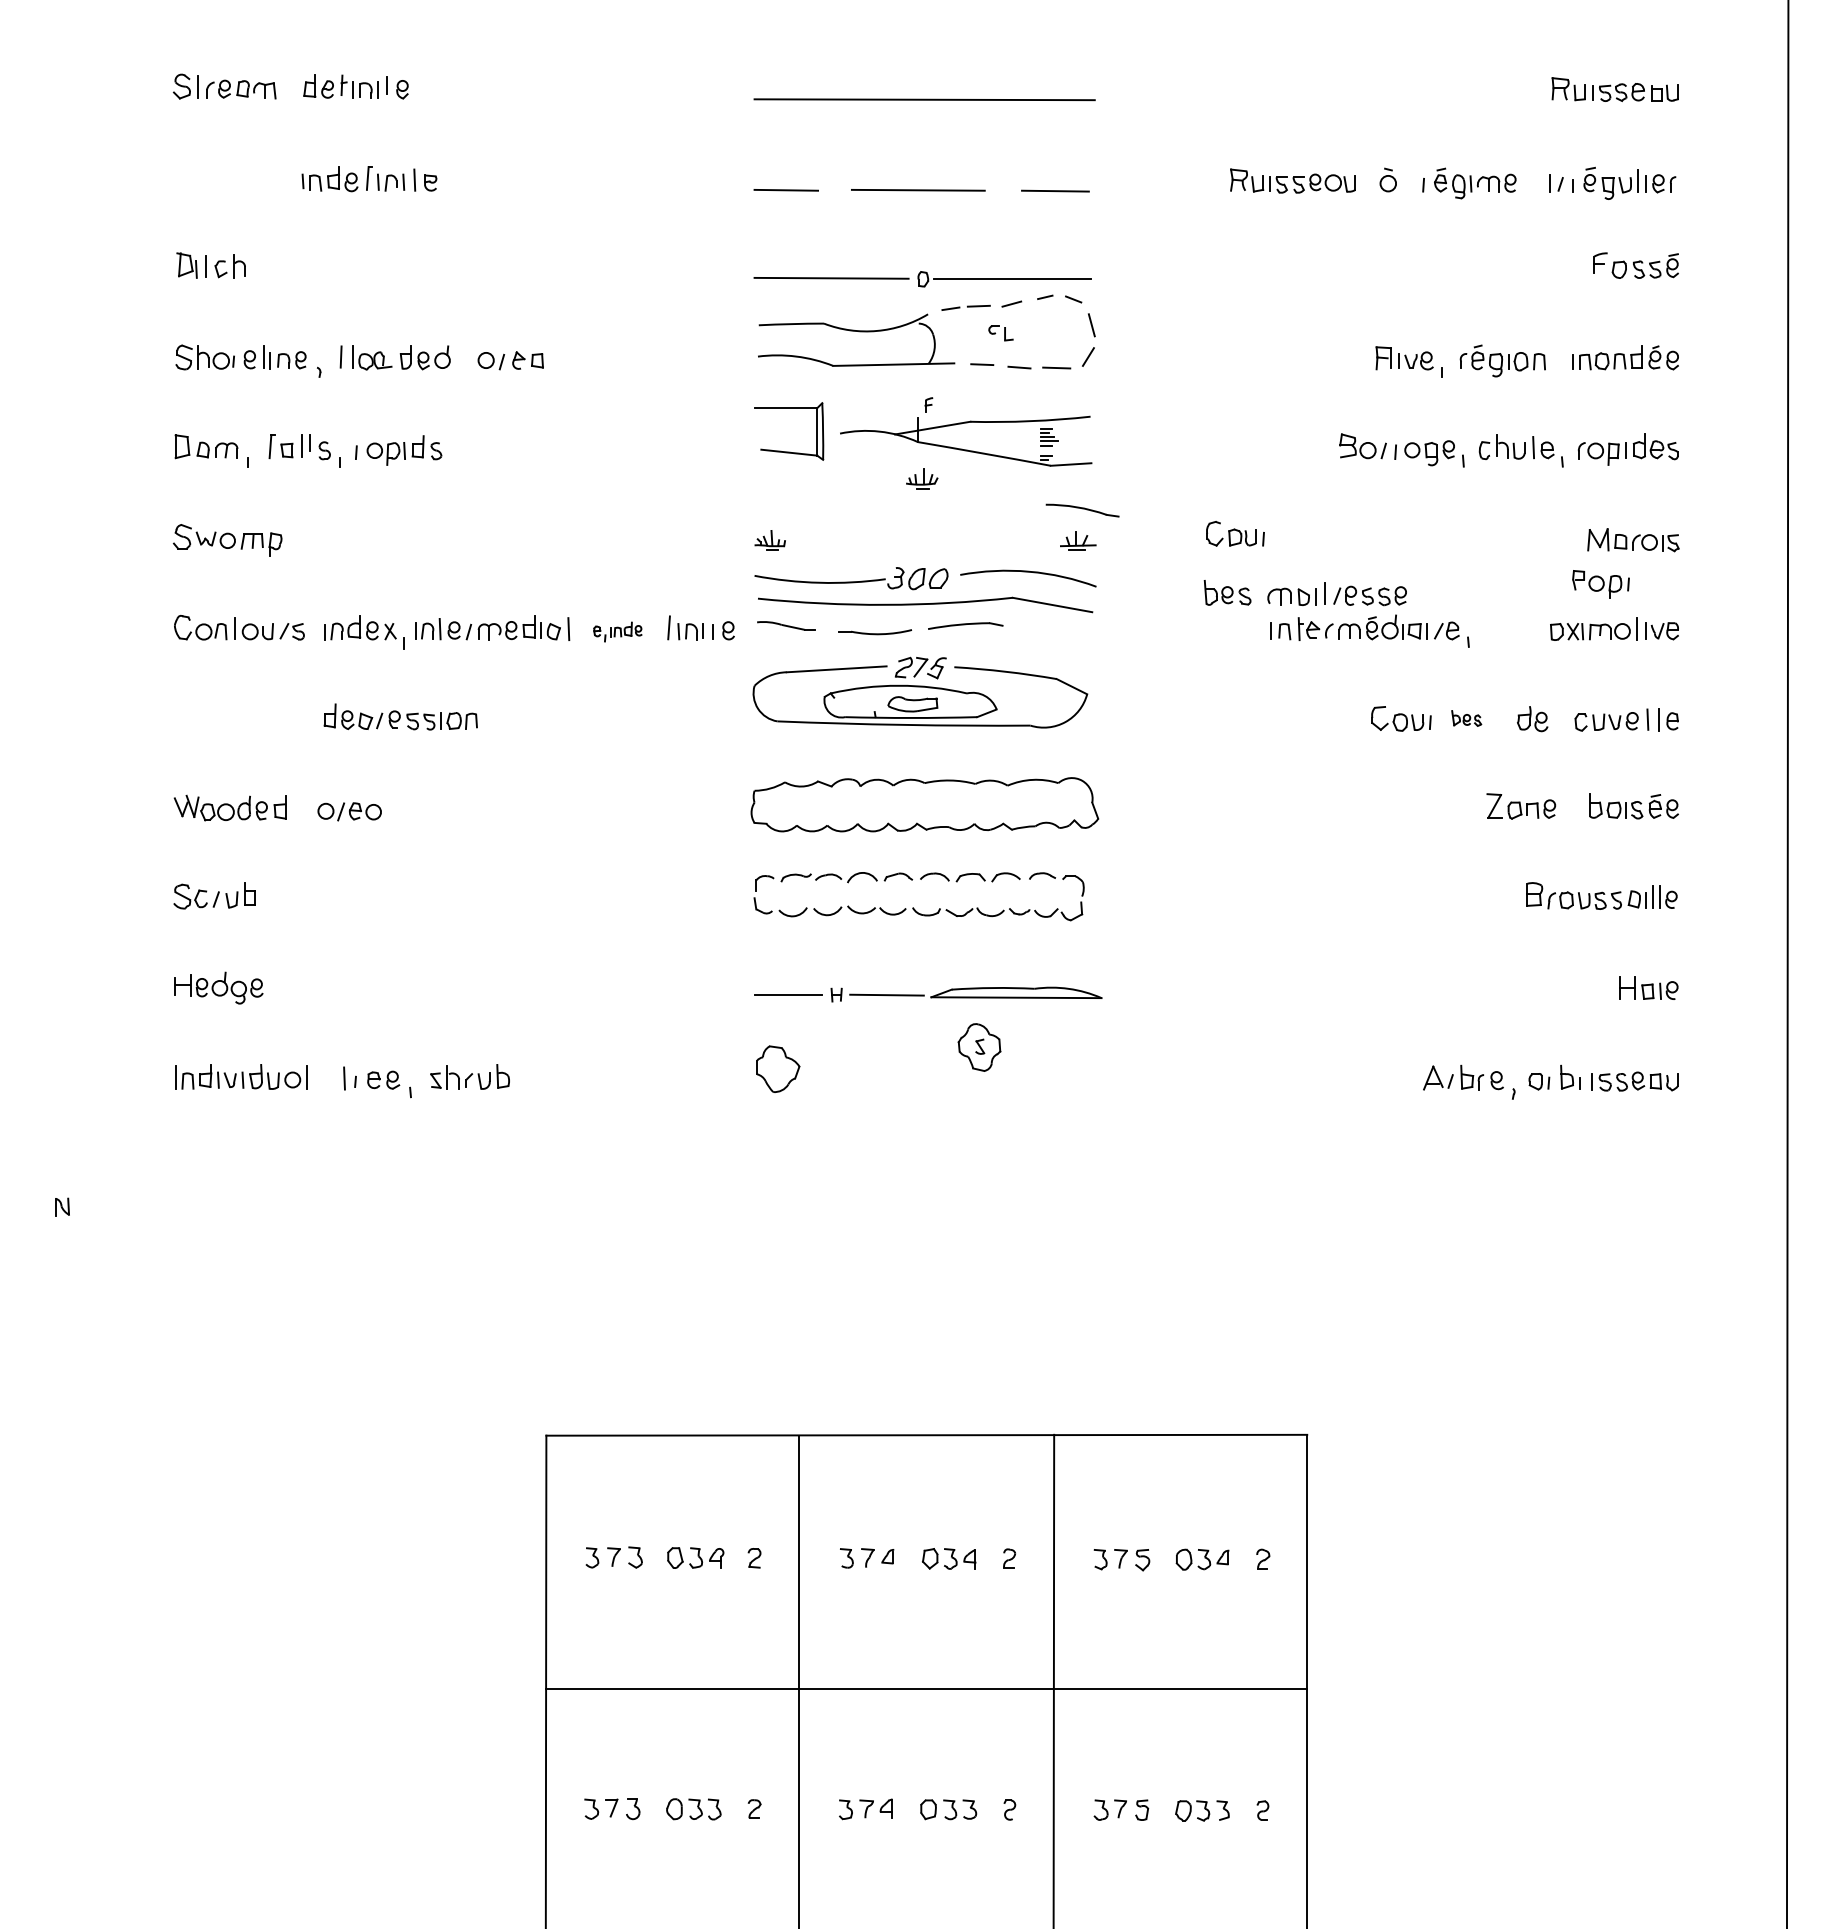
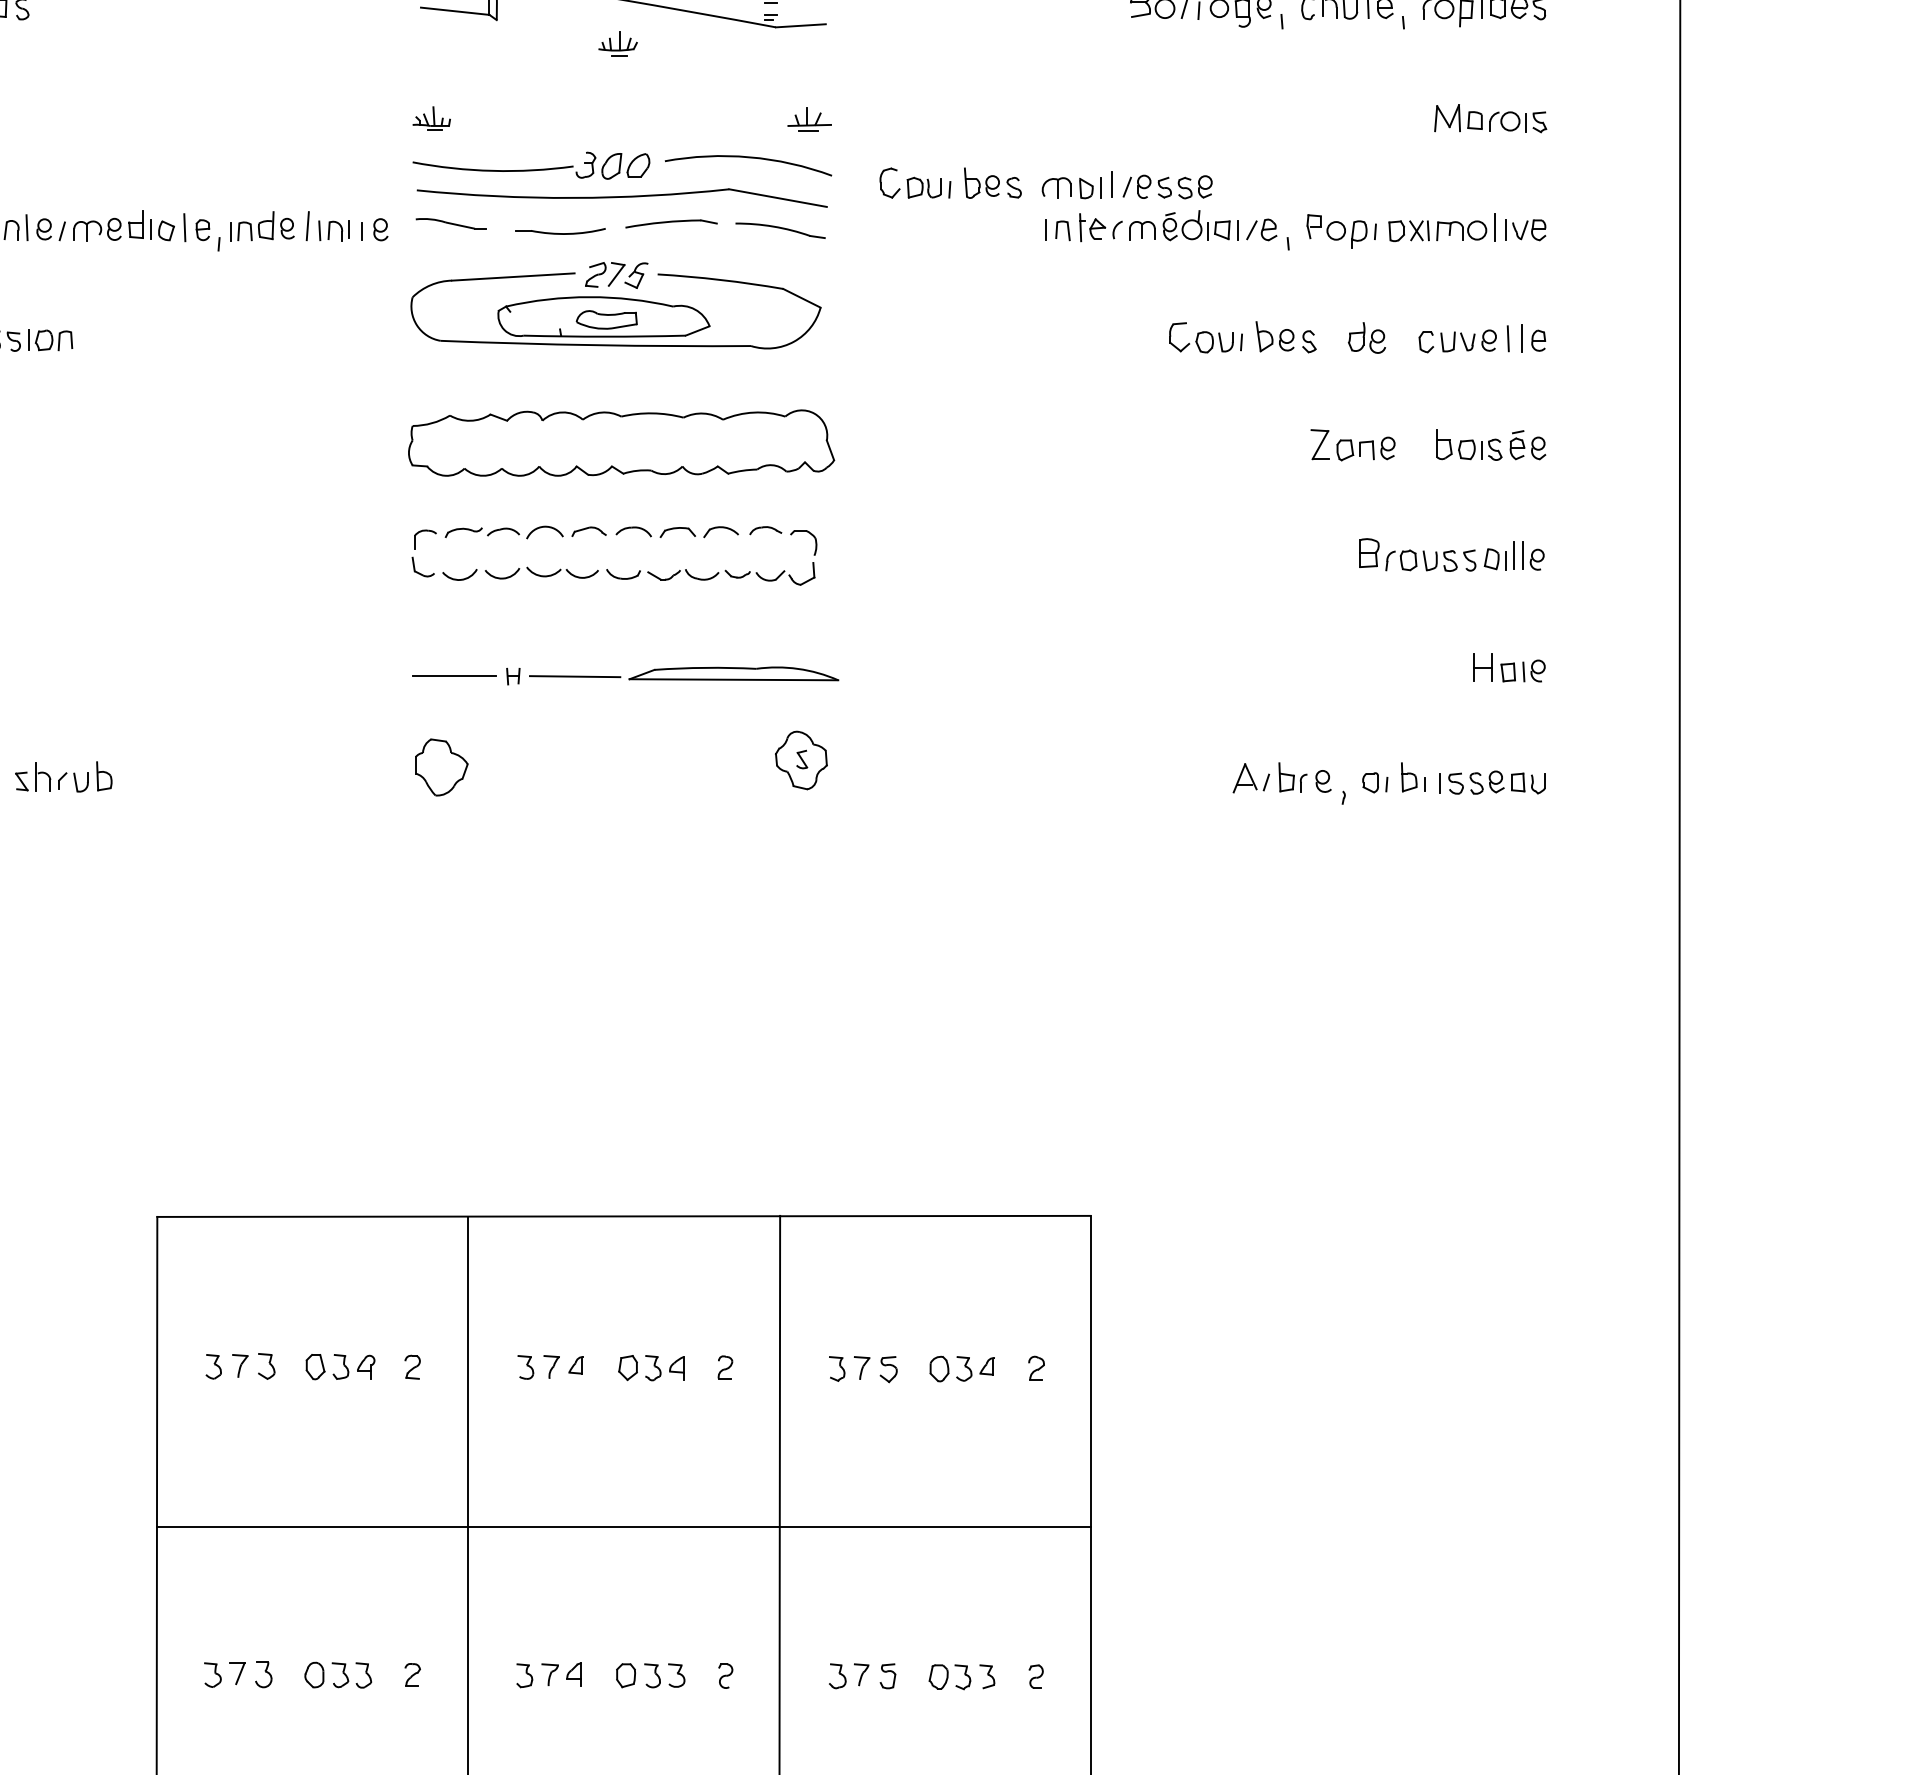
part: (1082, 510) -> (780, 230), moved
part: (1235, 533) -> (915, 182), moved
part: (1600, 584) -> (1341, 231), moved
part: (617, 631) -> (244, 230), size x1.67
part: (1466, 718) -> (1285, 337), size x1.67
part: (979, 1047) -> (801, 760), moved

